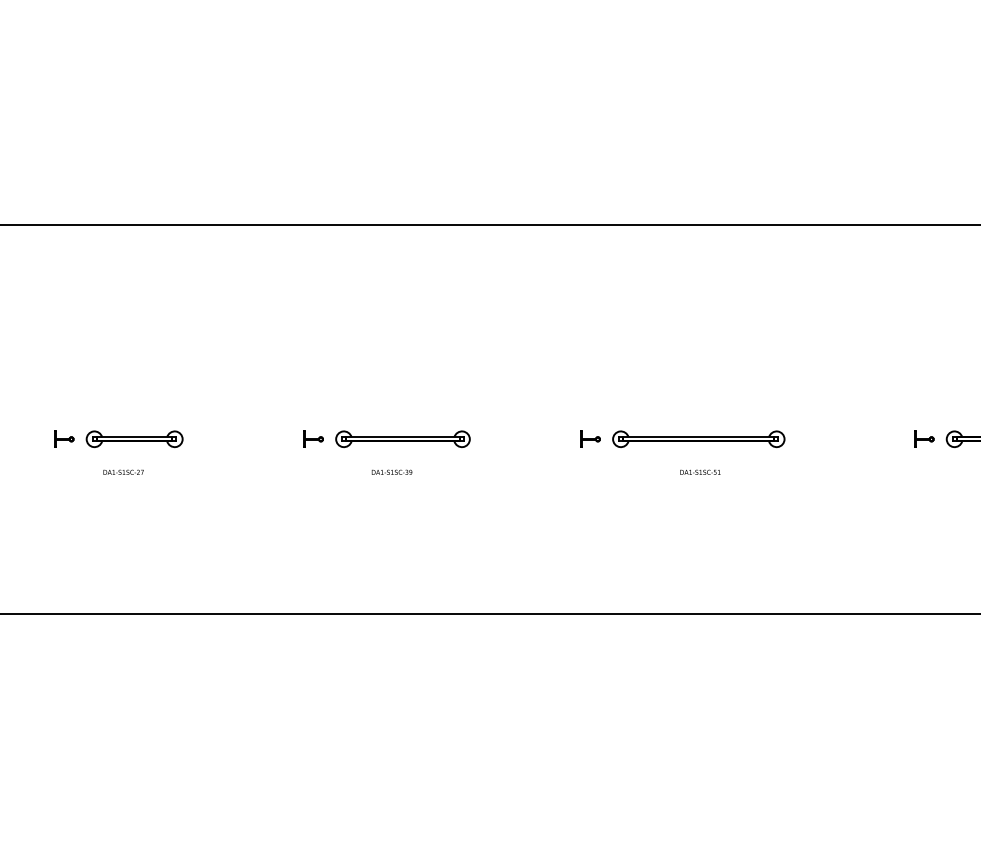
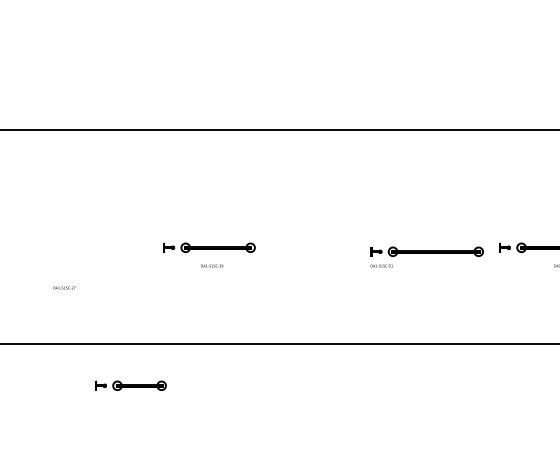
part: (118, 438) -> (130, 385), moved
part: (681, 438) -> (426, 251), moved
text: (123, 471) -> (64, 287), moved

